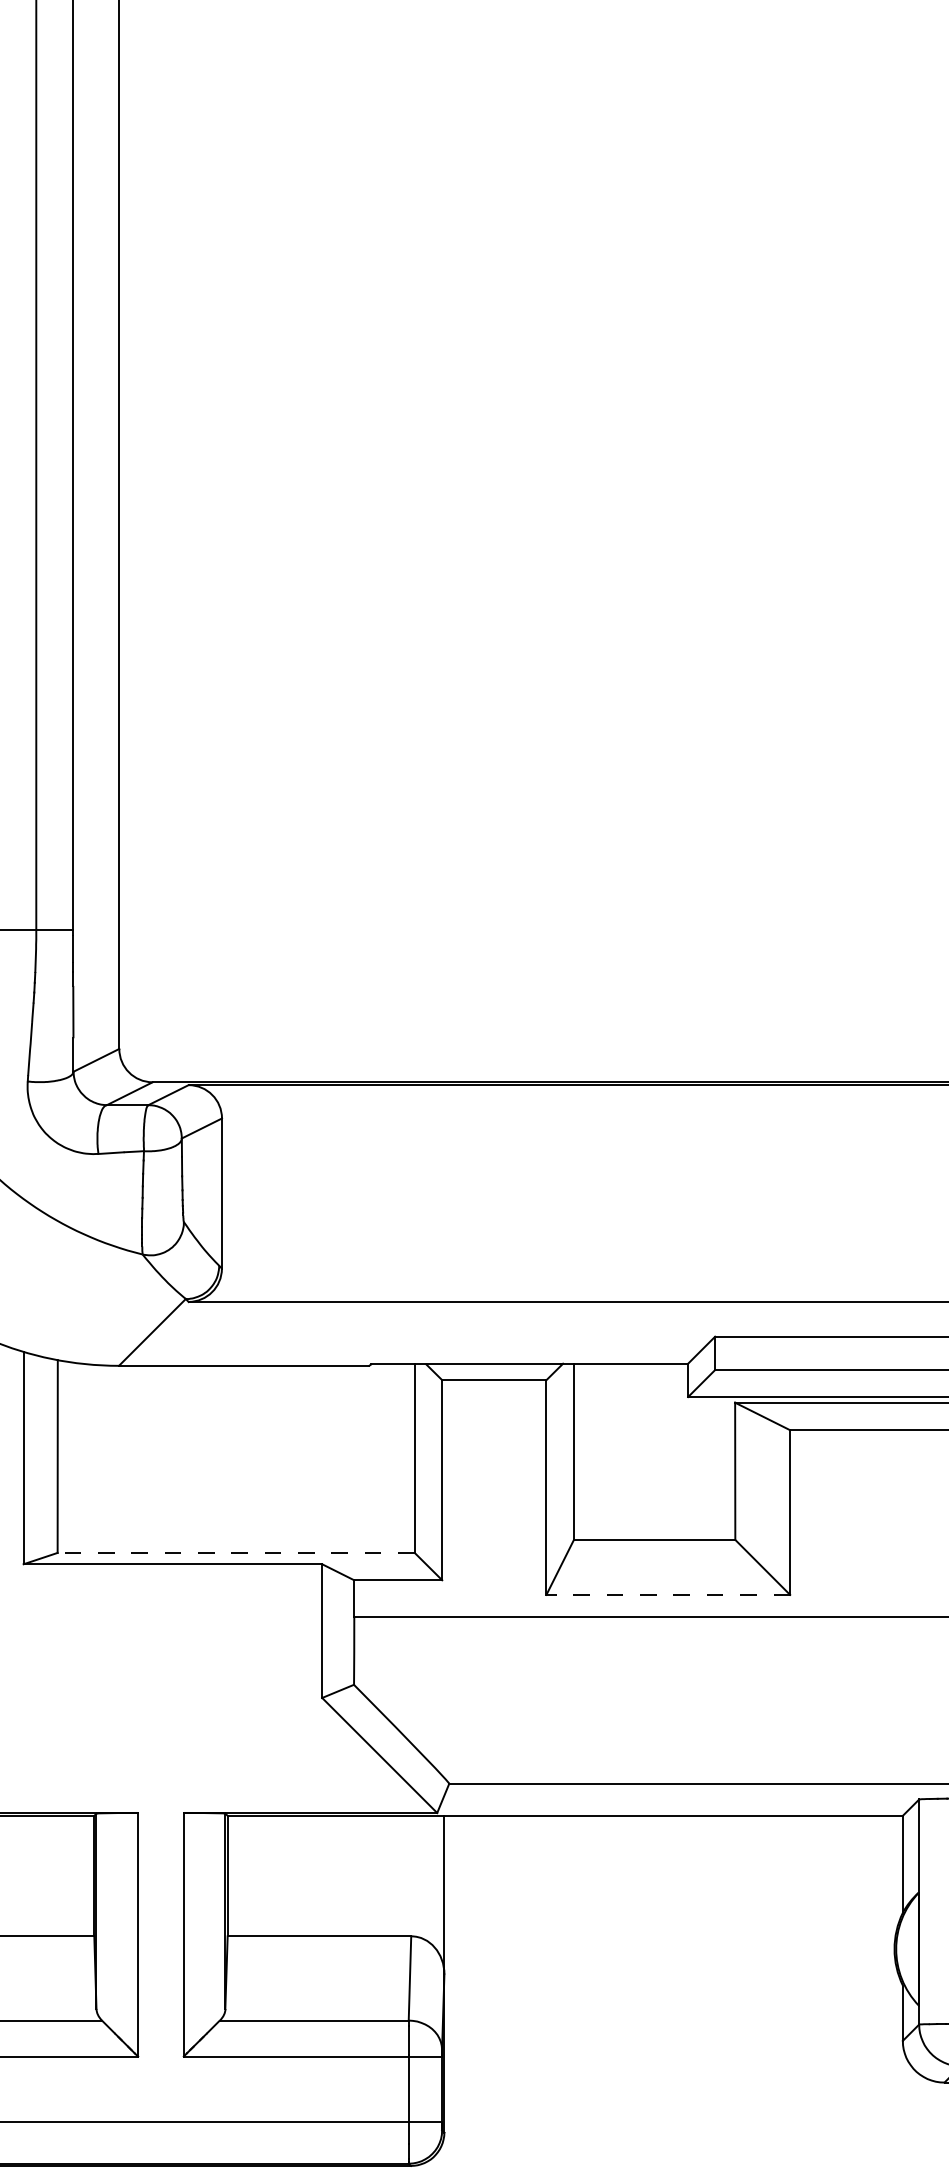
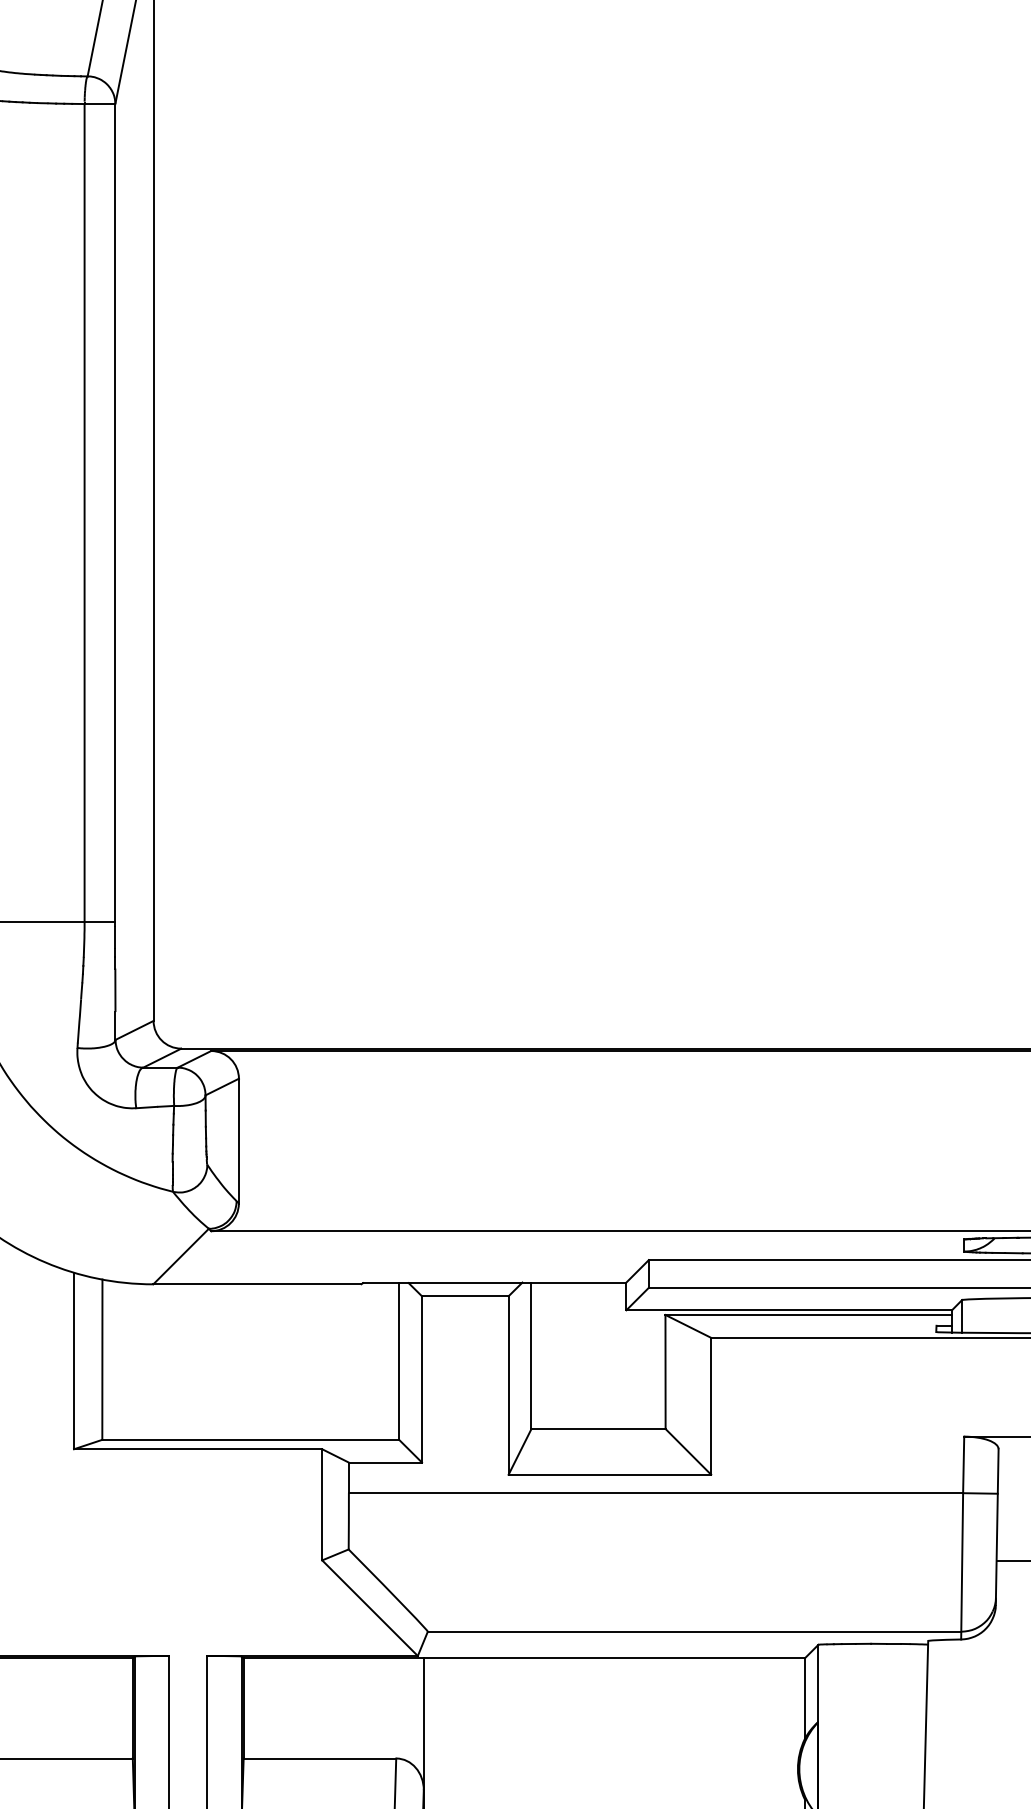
line: (235, 1552) -> (250, 1439), dashed -> solid
line: (667, 1594) -> (609, 1474), dashed -> solid

